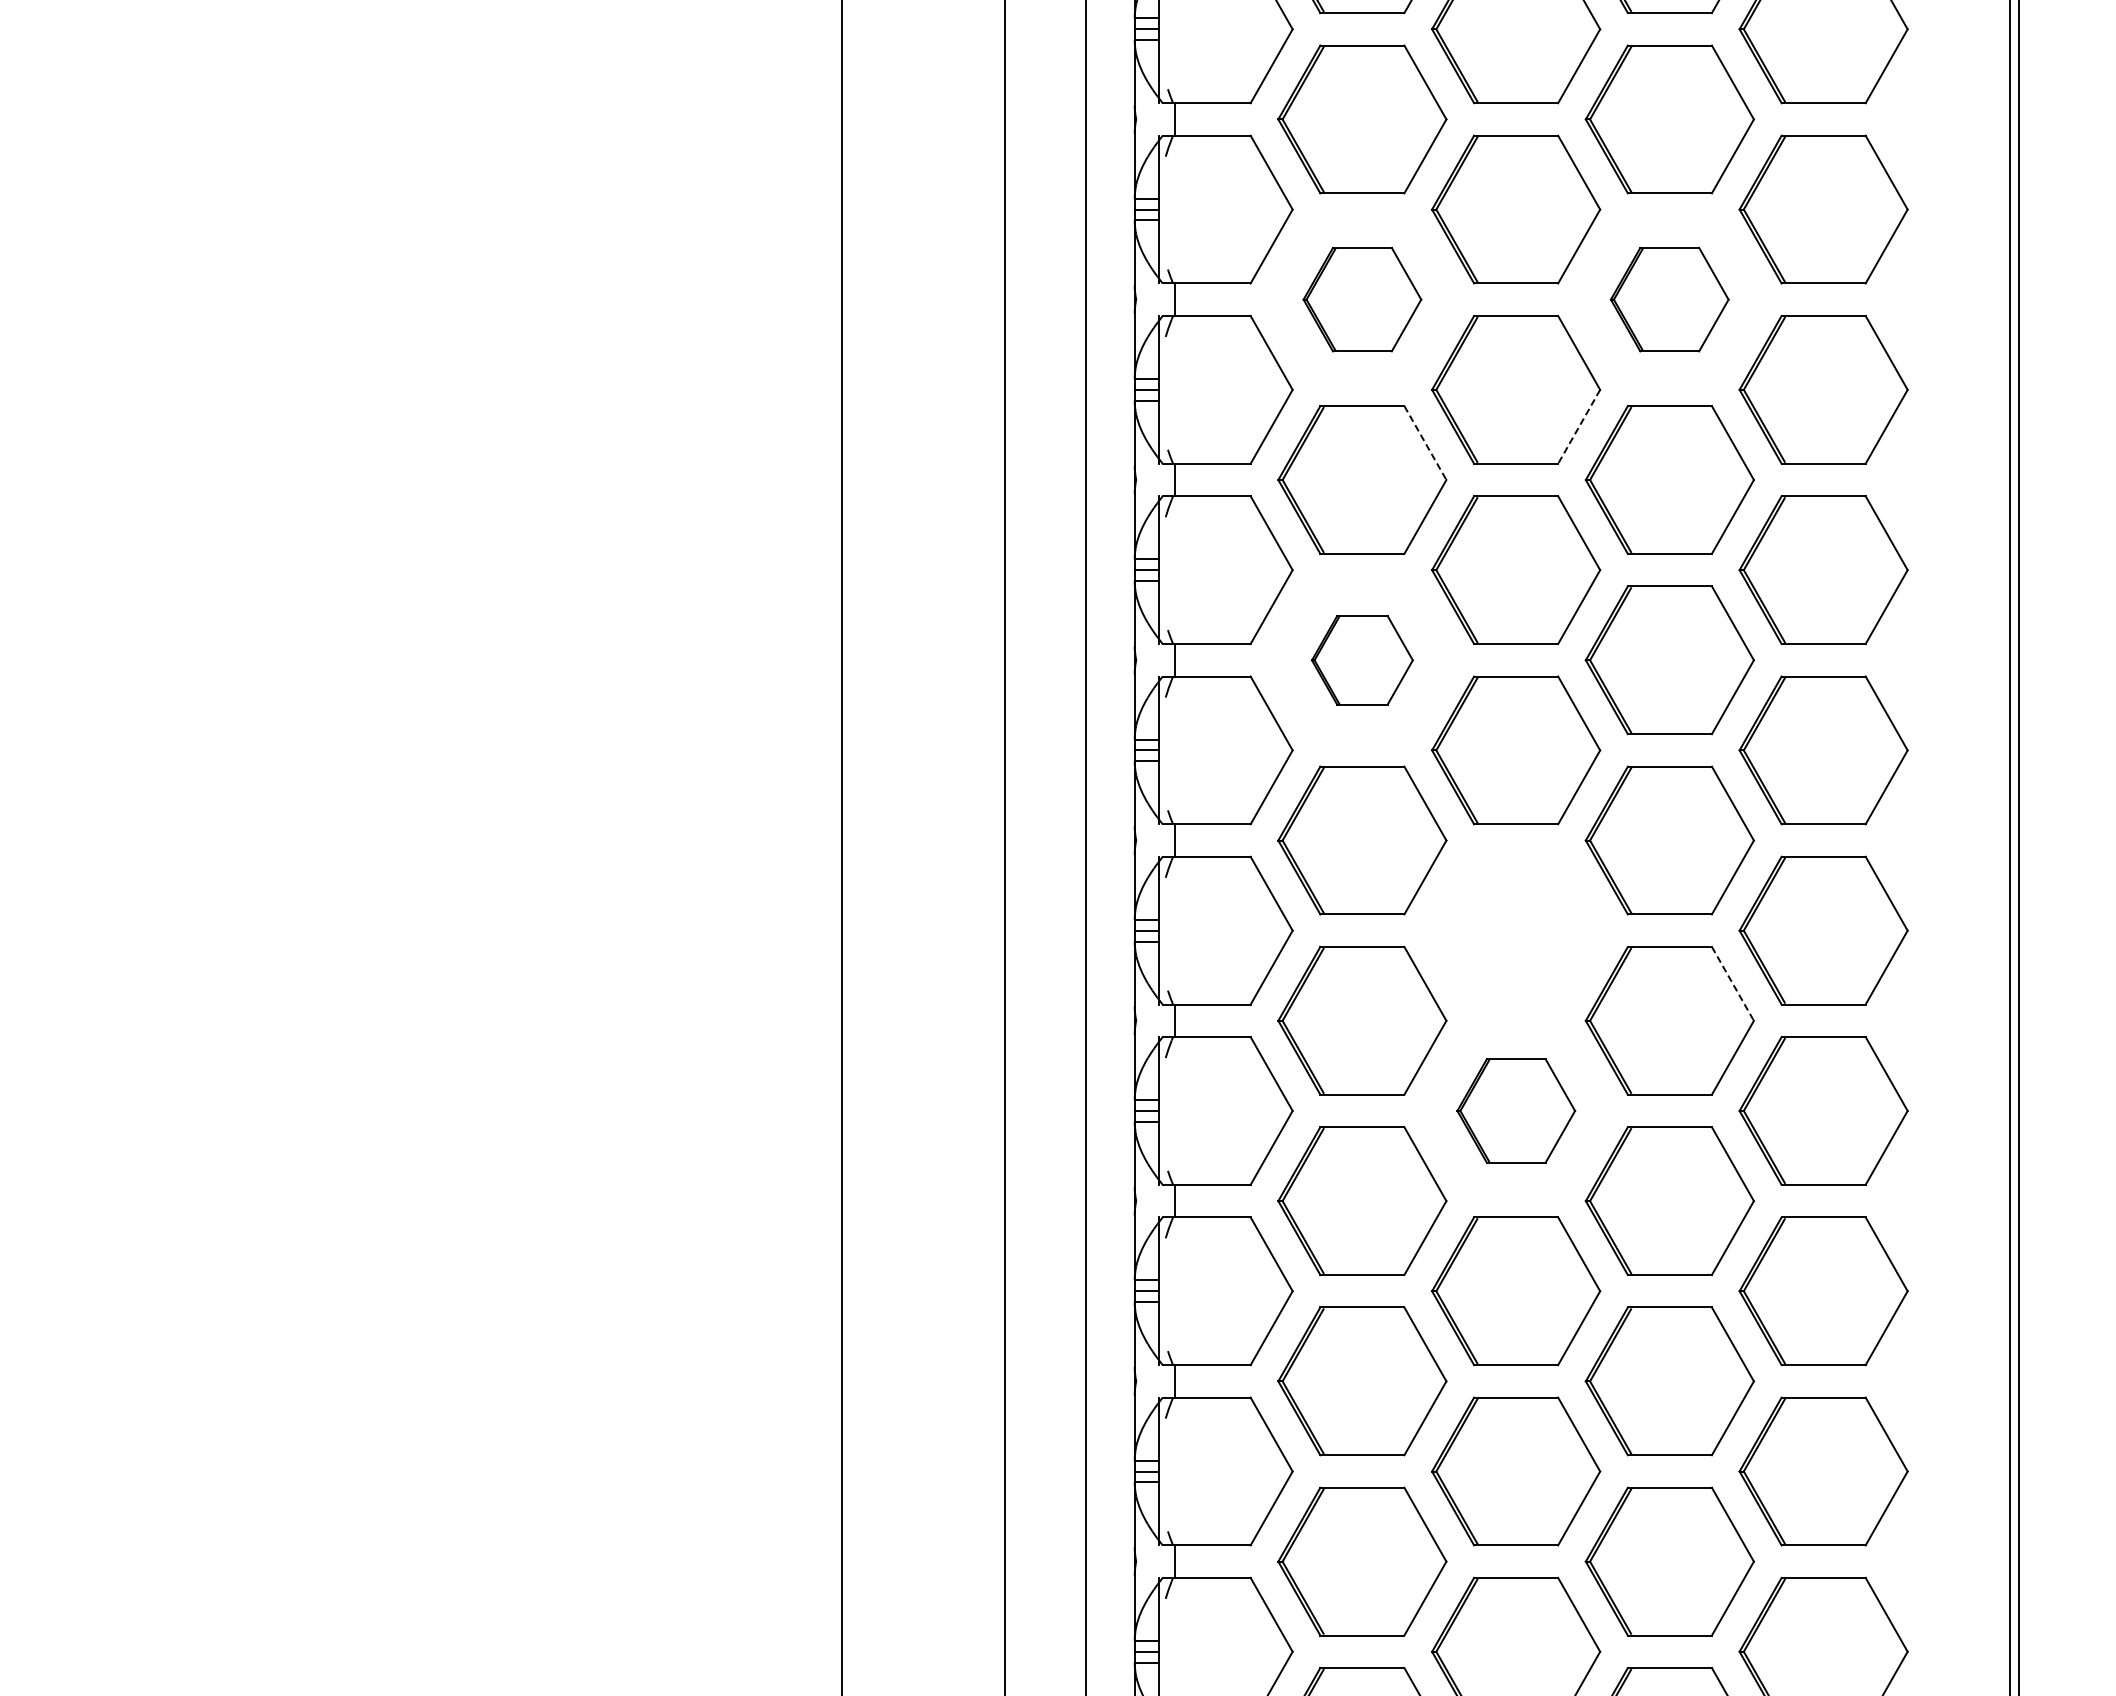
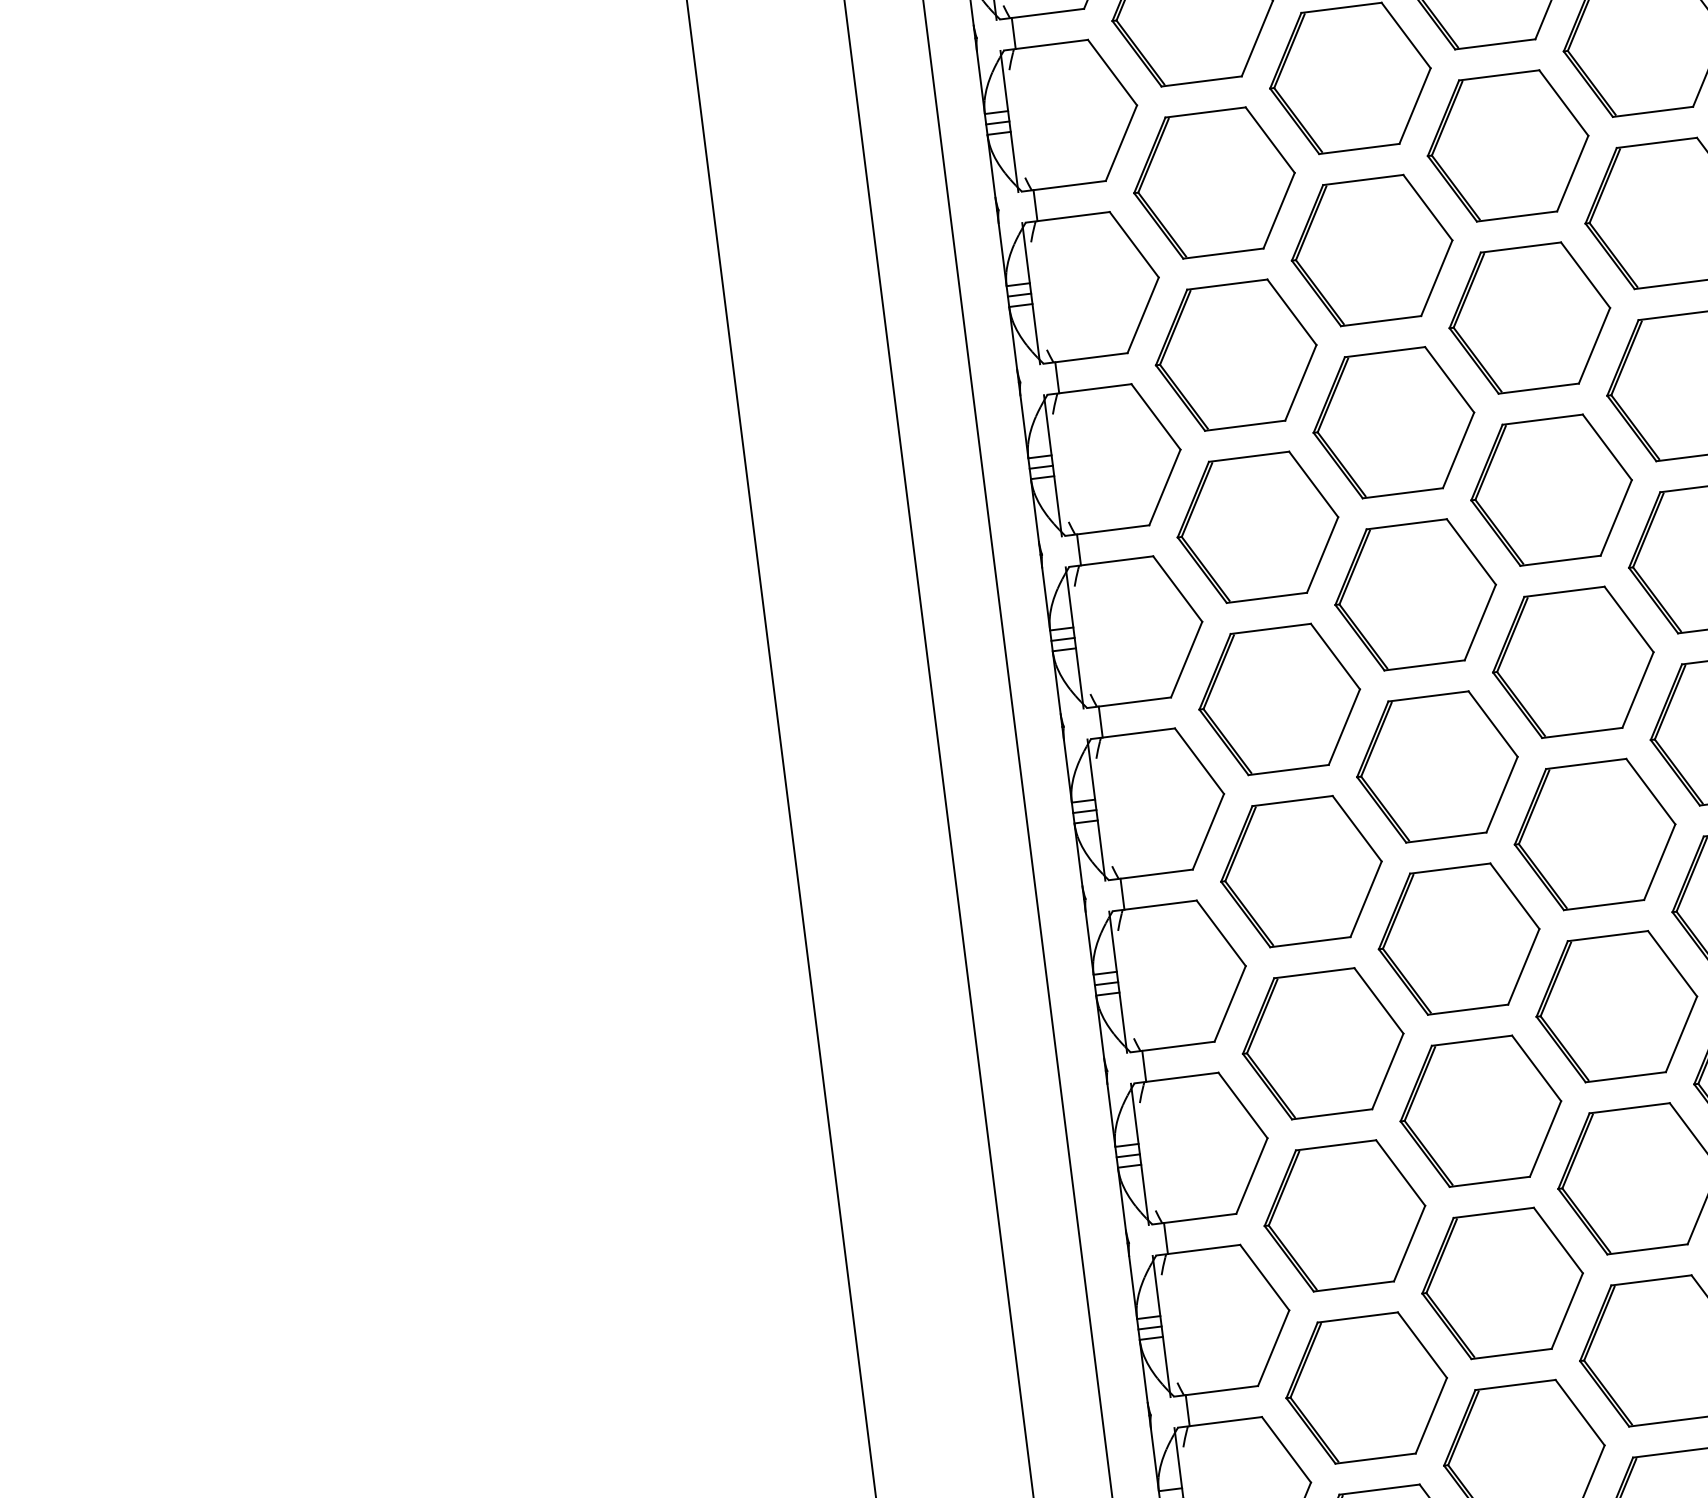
part: (1362, 299) -> (1214, 182), size x1.43
part: (1669, 299) -> (1507, 145), size x1.43
line: (1579, 426) -> (1437, 277), dashed -> solid
line: (1425, 443) -> (1292, 312), dashed -> solid
part: (1362, 660) -> (1258, 527), size x1.67
part: (1516, 930) -> (1437, 766), added
line: (1732, 983) -> (1650, 791), dashed -> solid
part: (1516, 1110) -> (1459, 938), size x1.43

